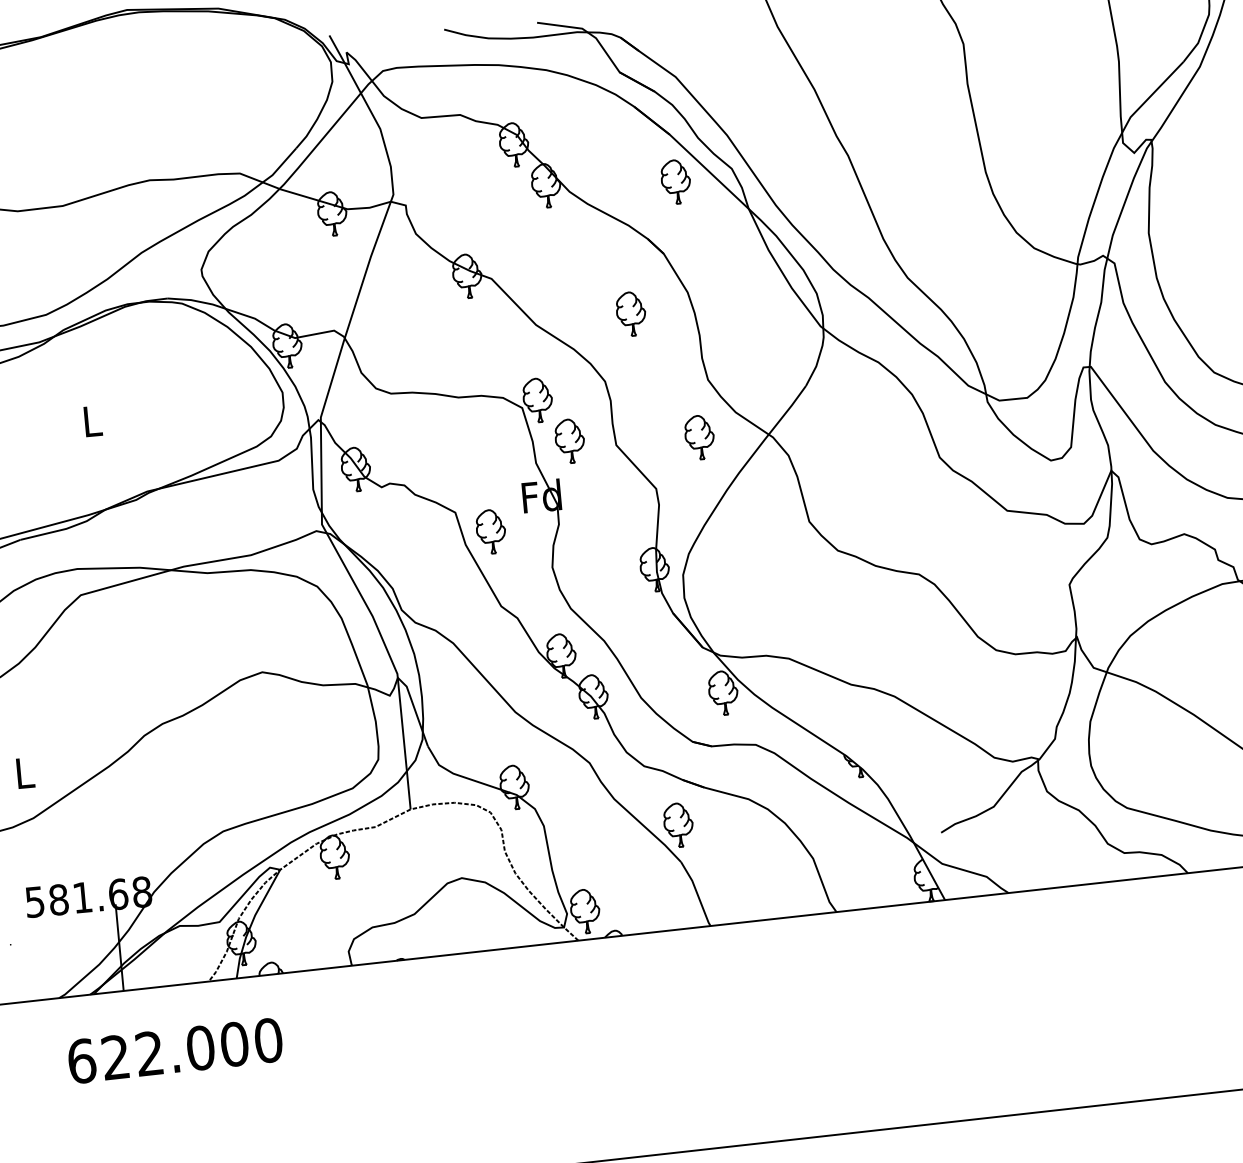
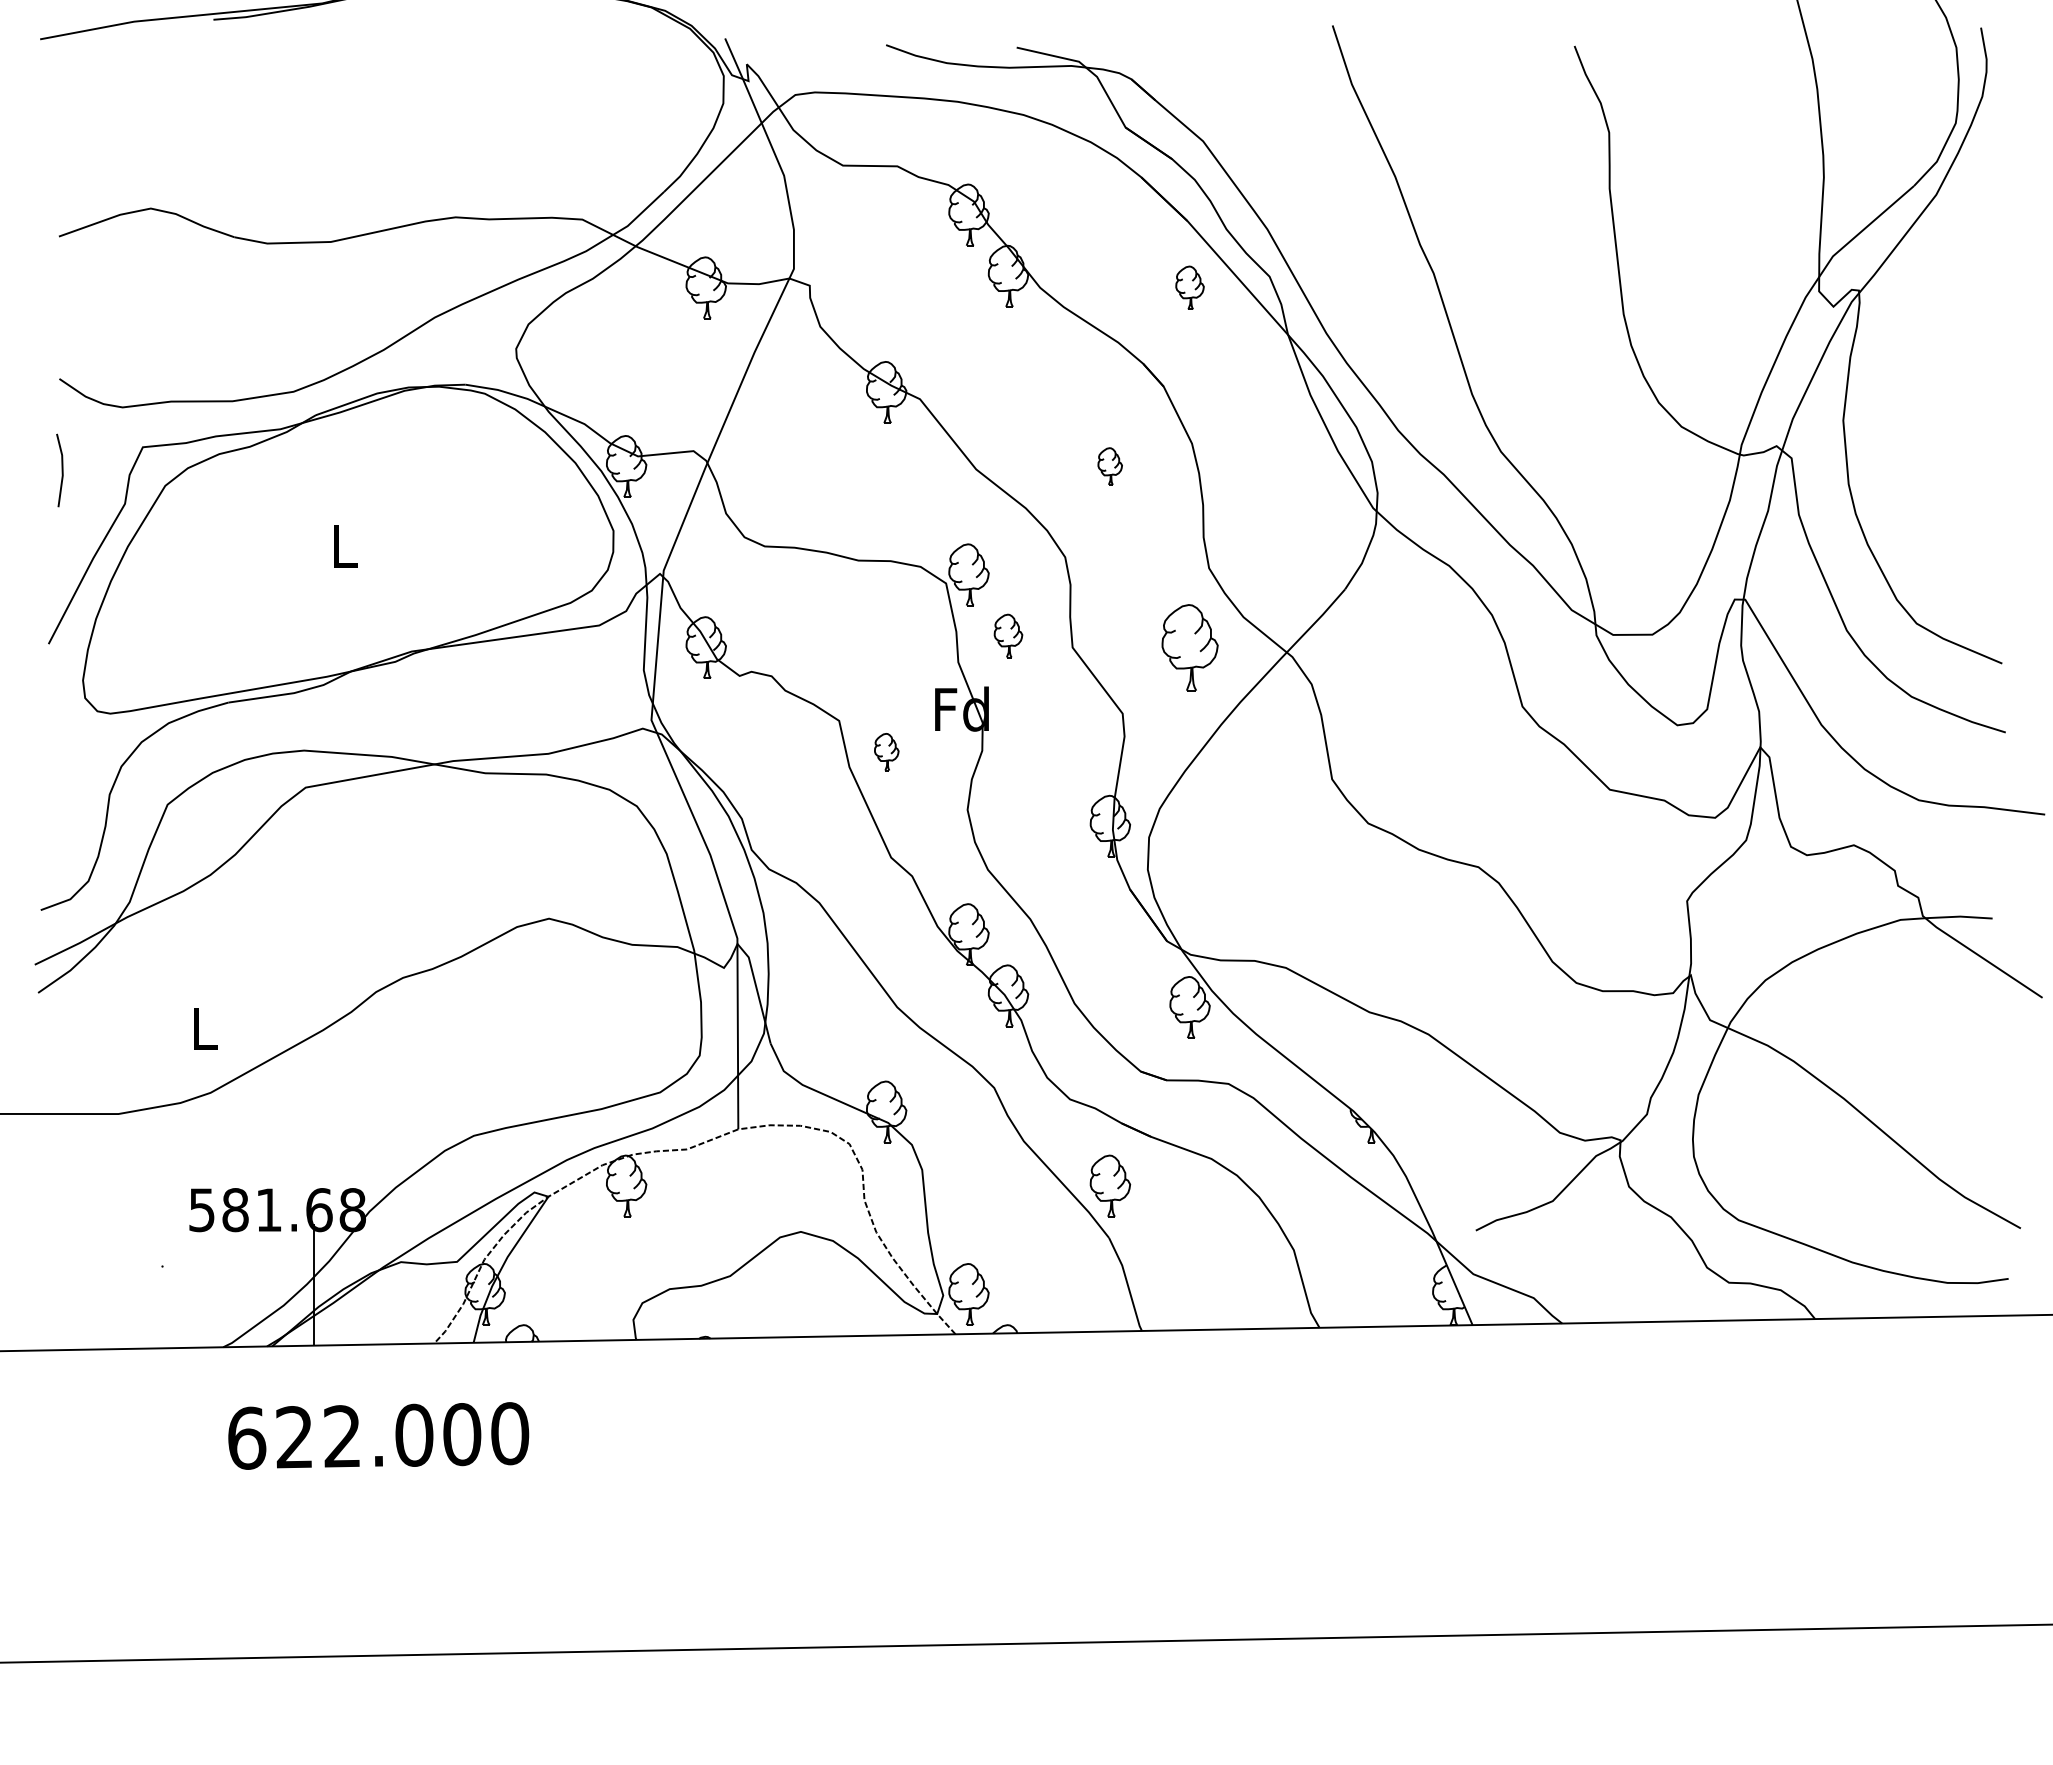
part: (675, 181) -> (1189, 287), size x0.7
part: (630, 314) -> (1109, 466), size x0.6
part: (699, 437) -> (1189, 647), size x1.4
part: (569, 440) -> (1008, 635), size x0.7
part: (490, 531) -> (886, 751), size x0.6

